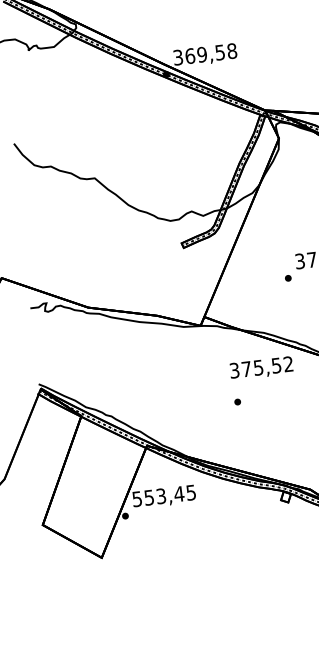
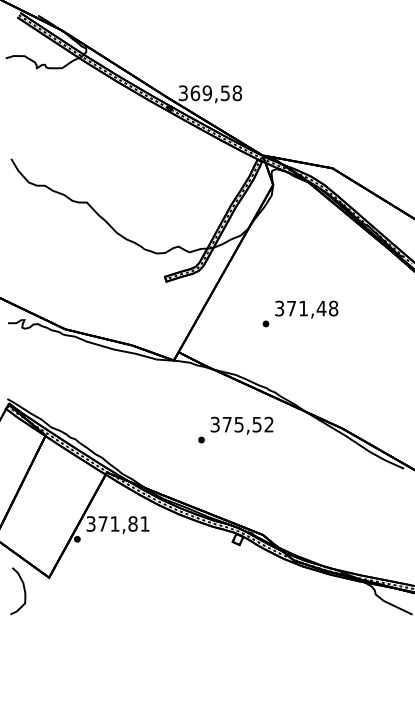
text: (261, 368) -> (241, 425), moved
text: (164, 495) -> (118, 523), 553,45 -> 371,81
curve: (77, 573) -> (23, 590), added

